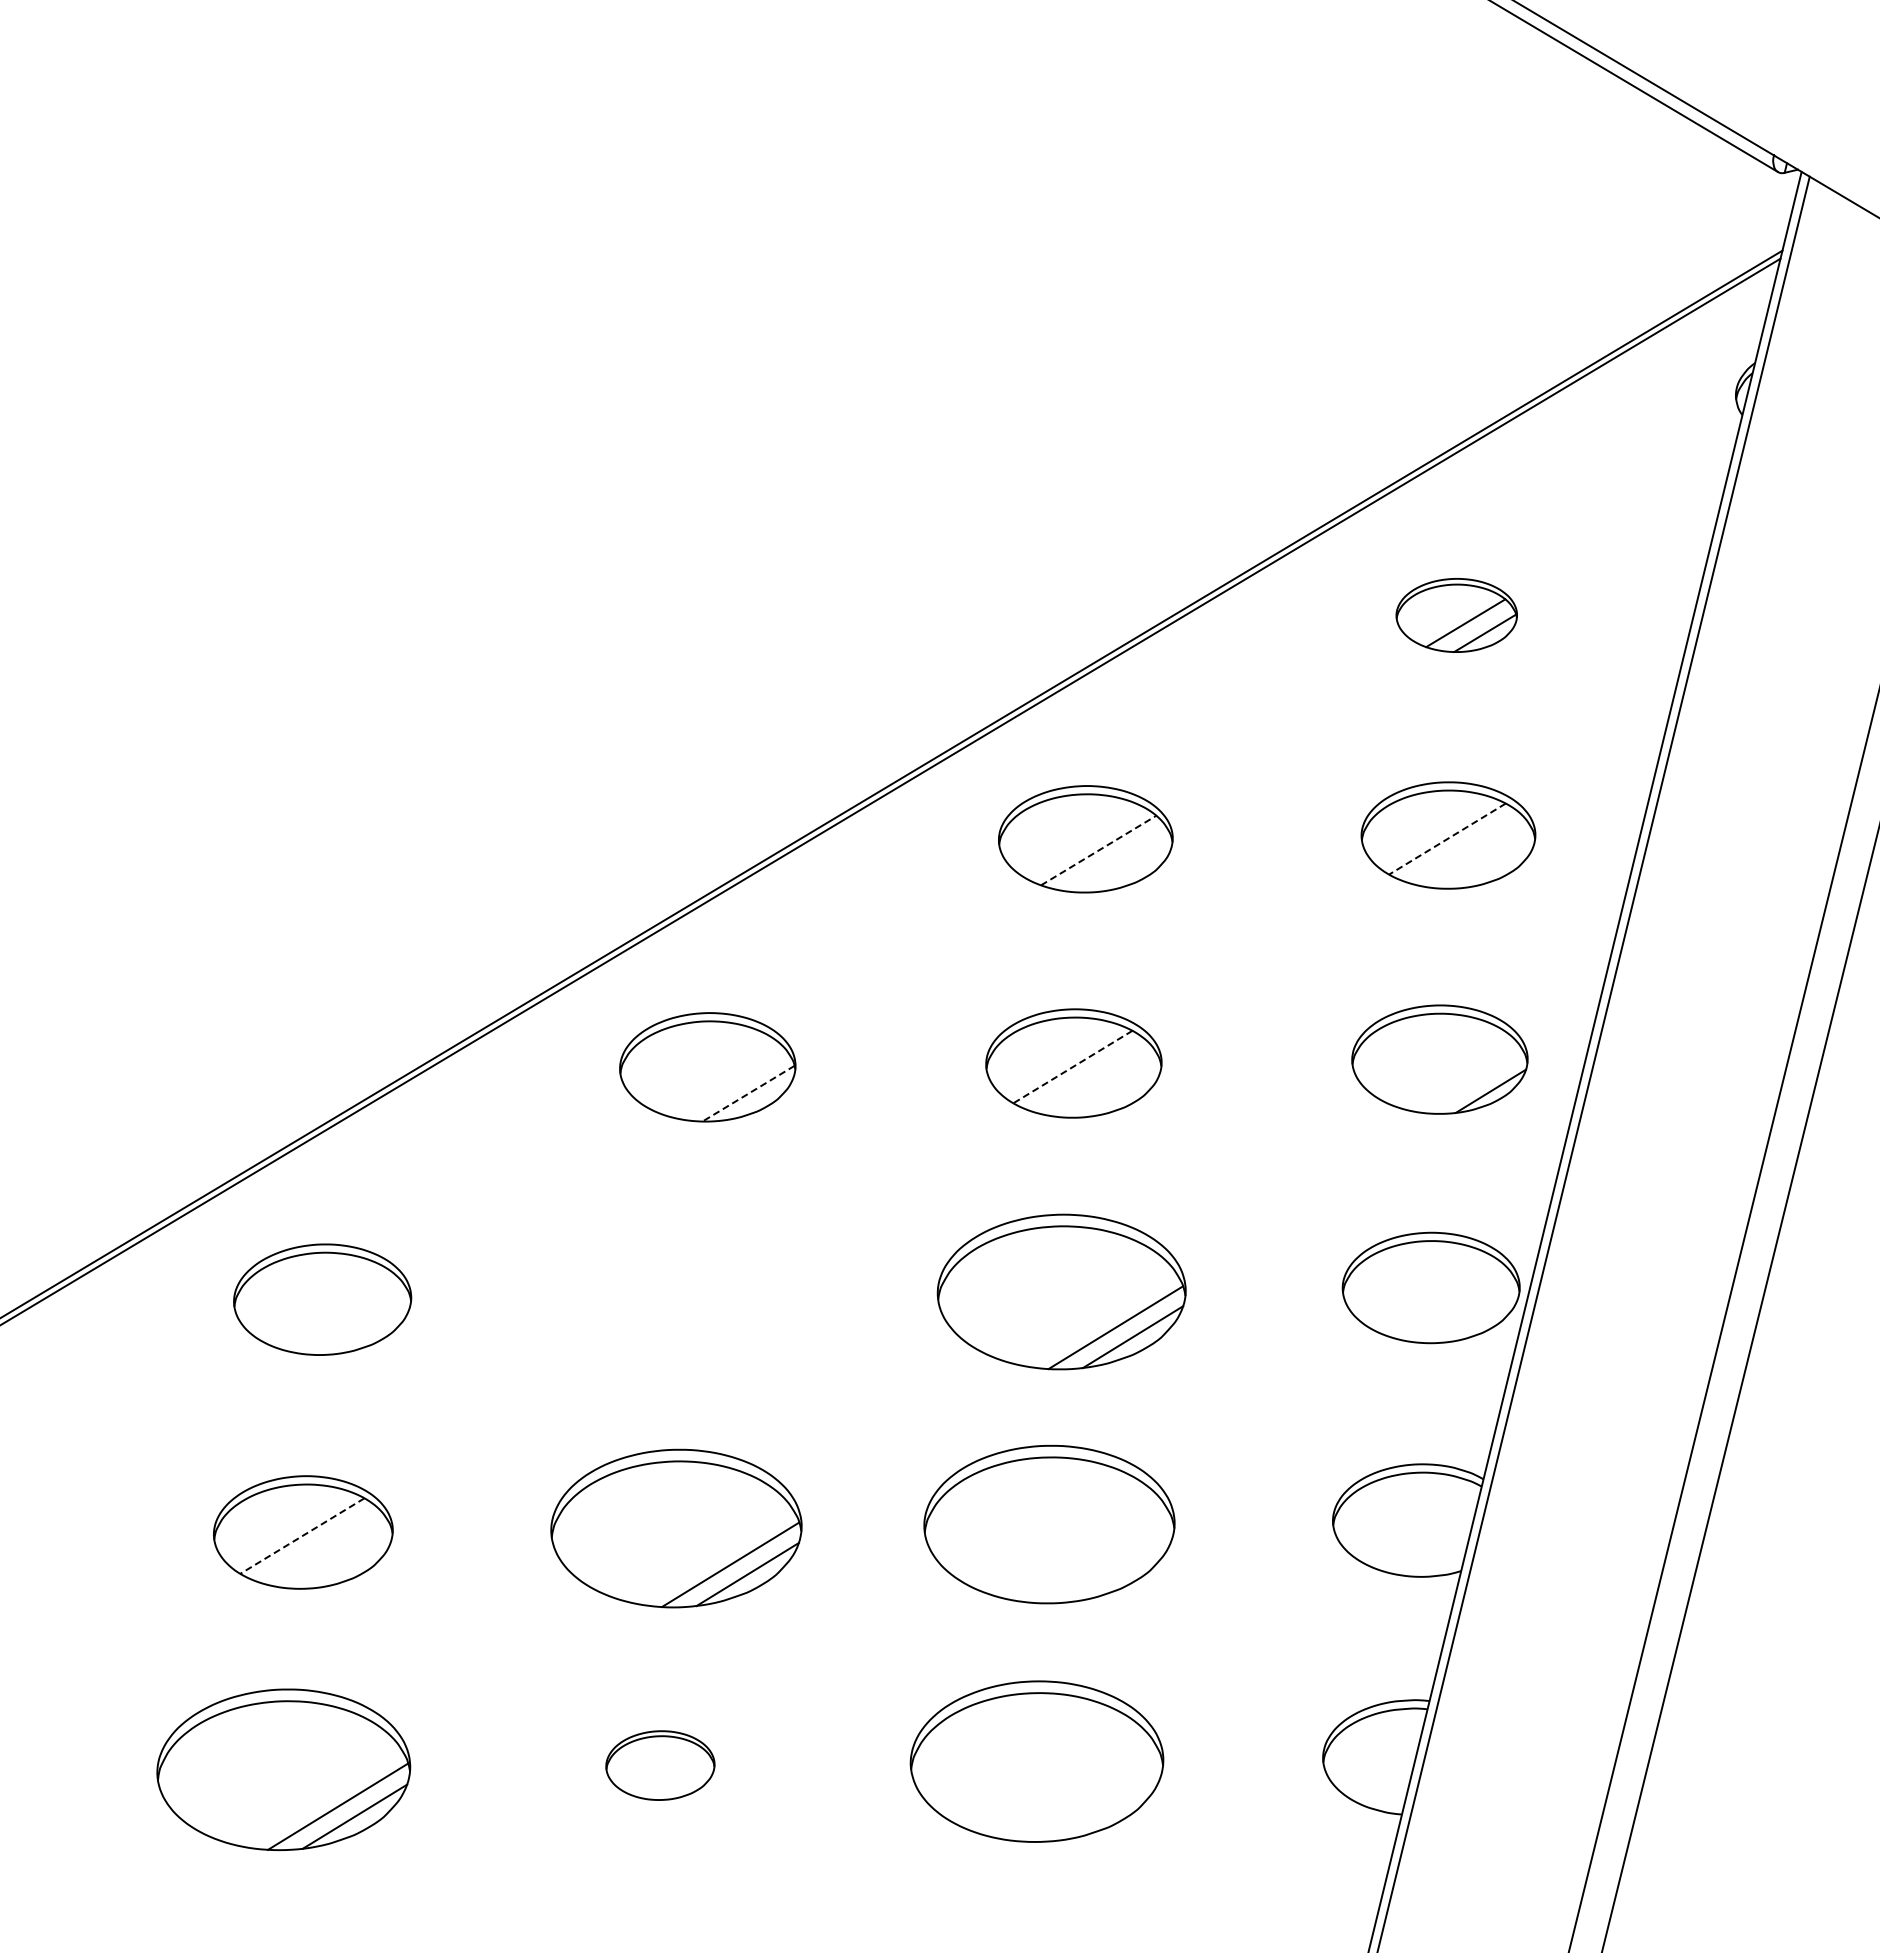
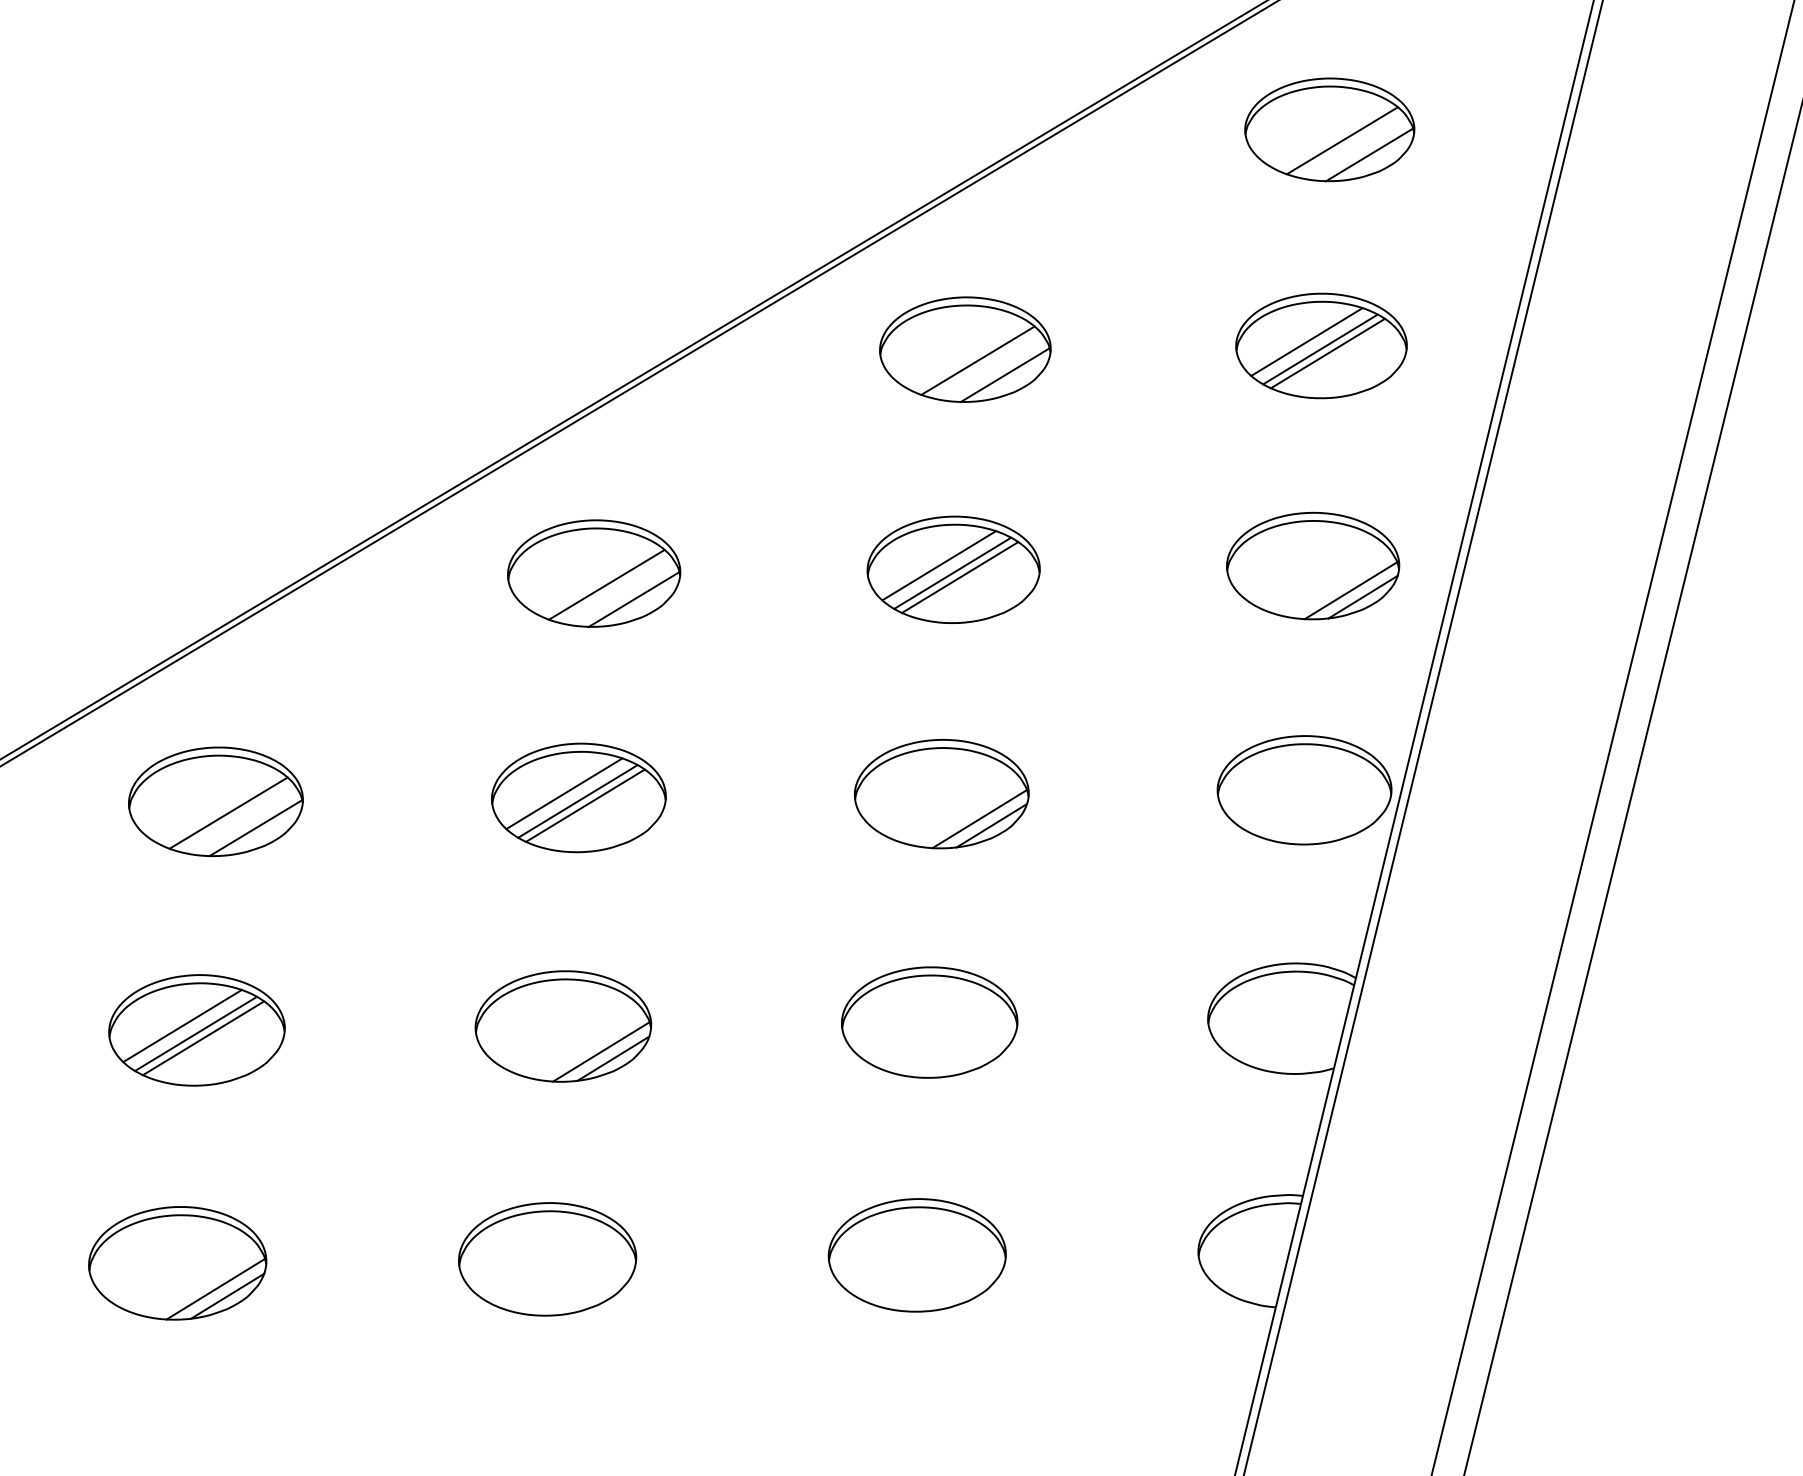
part: (1456, 615) -> (1329, 129), size x1.43
line: (1433, 831) -> (1306, 342), added
line: (1447, 839) -> (1320, 349), dashed -> solid
line: (1454, 842) -> (1327, 352), added
line: (1099, 850) -> (978, 360), dashed -> solid
line: (1126, 864) -> (1005, 374), added
line: (1059, 1059) -> (939, 565), added
line: (1072, 1067) -> (952, 573), dashed -> solid
line: (1080, 1071) -> (960, 577), added
line: (720, 1078) -> (606, 584), added
line: (1478, 1084) -> (1350, 590), added
line: (748, 1093) -> (634, 599), dashed -> solid
part: (1061, 1291) -> (941, 793), size x0.71
part: (691, 1295) -> (578, 797), added
line: (335, 1310) -> (228, 812), added
line: (363, 1326) -> (256, 828), added
part: (1049, 1524) -> (929, 1022), size x0.71
line: (288, 1527) -> (182, 1025), added
part: (676, 1528) -> (563, 1026), size x0.71
line: (302, 1536) -> (196, 1034), dashed -> solid
line: (309, 1540) -> (203, 1038), added
part: (1036, 1761) -> (916, 1255), size x0.71
part: (660, 1765) -> (547, 1259), size x1.67
part: (283, 1769) -> (177, 1263), size x0.71

